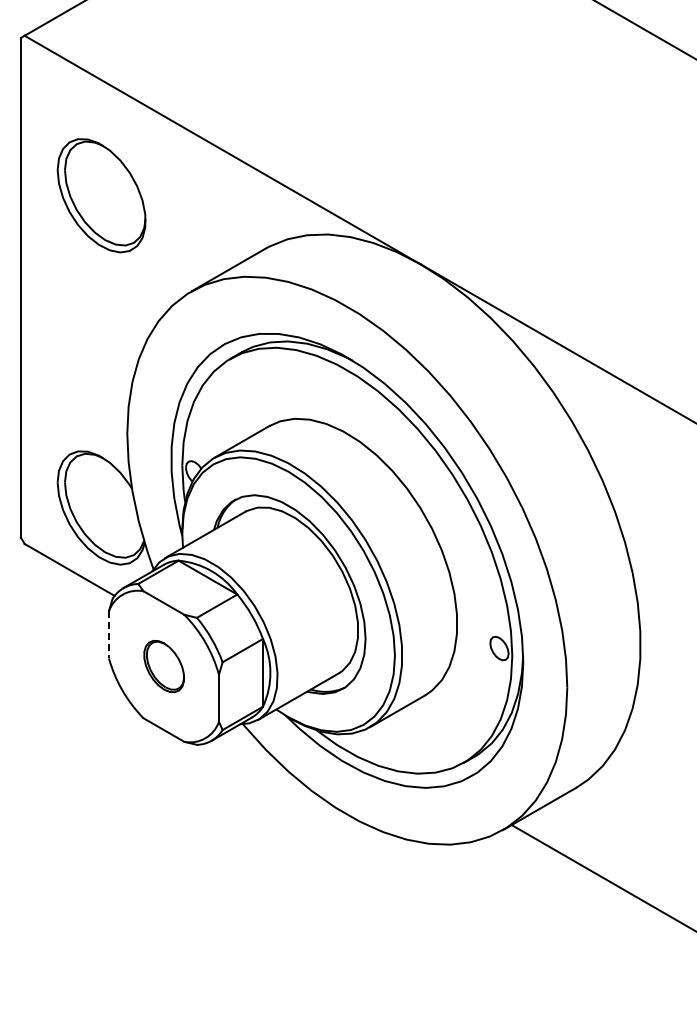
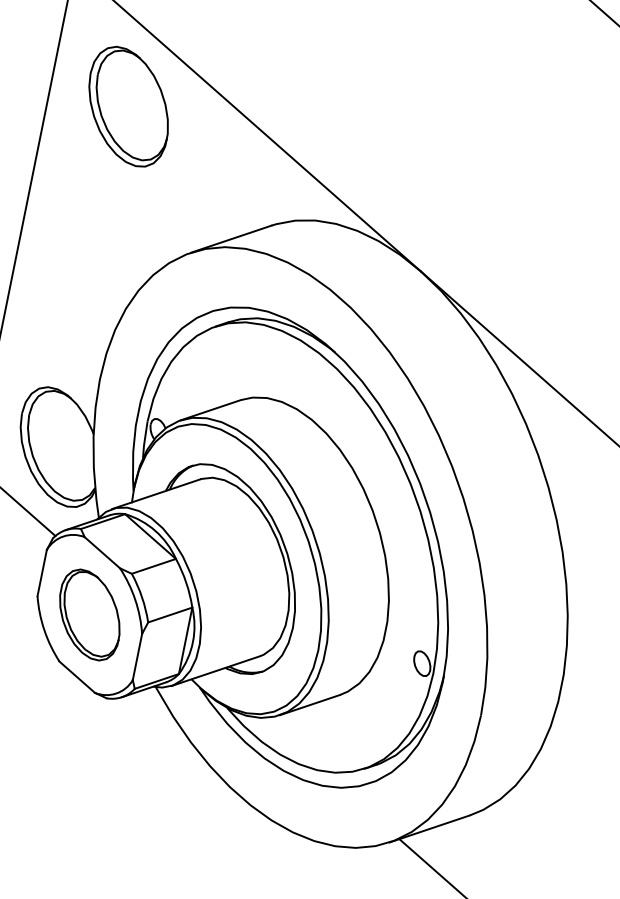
part: (101, 195) -> (128, 106), moved
line: (108, 634) -> (41, 572), dashed -> solid
part: (164, 666) -> (90, 615), size x1.67

